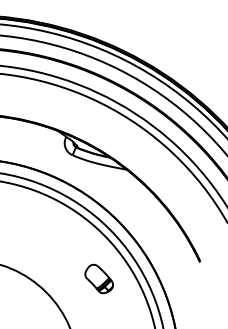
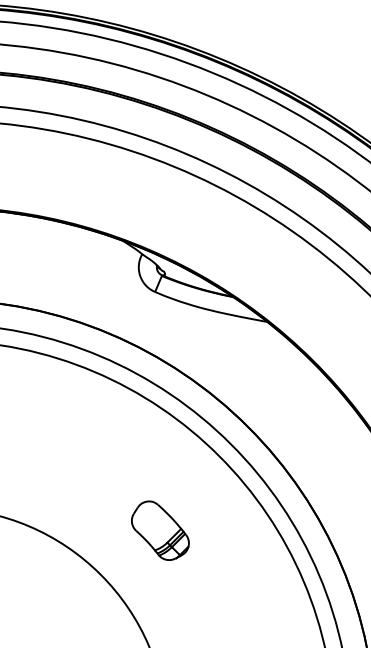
part: (98, 278) -> (159, 529), moved

